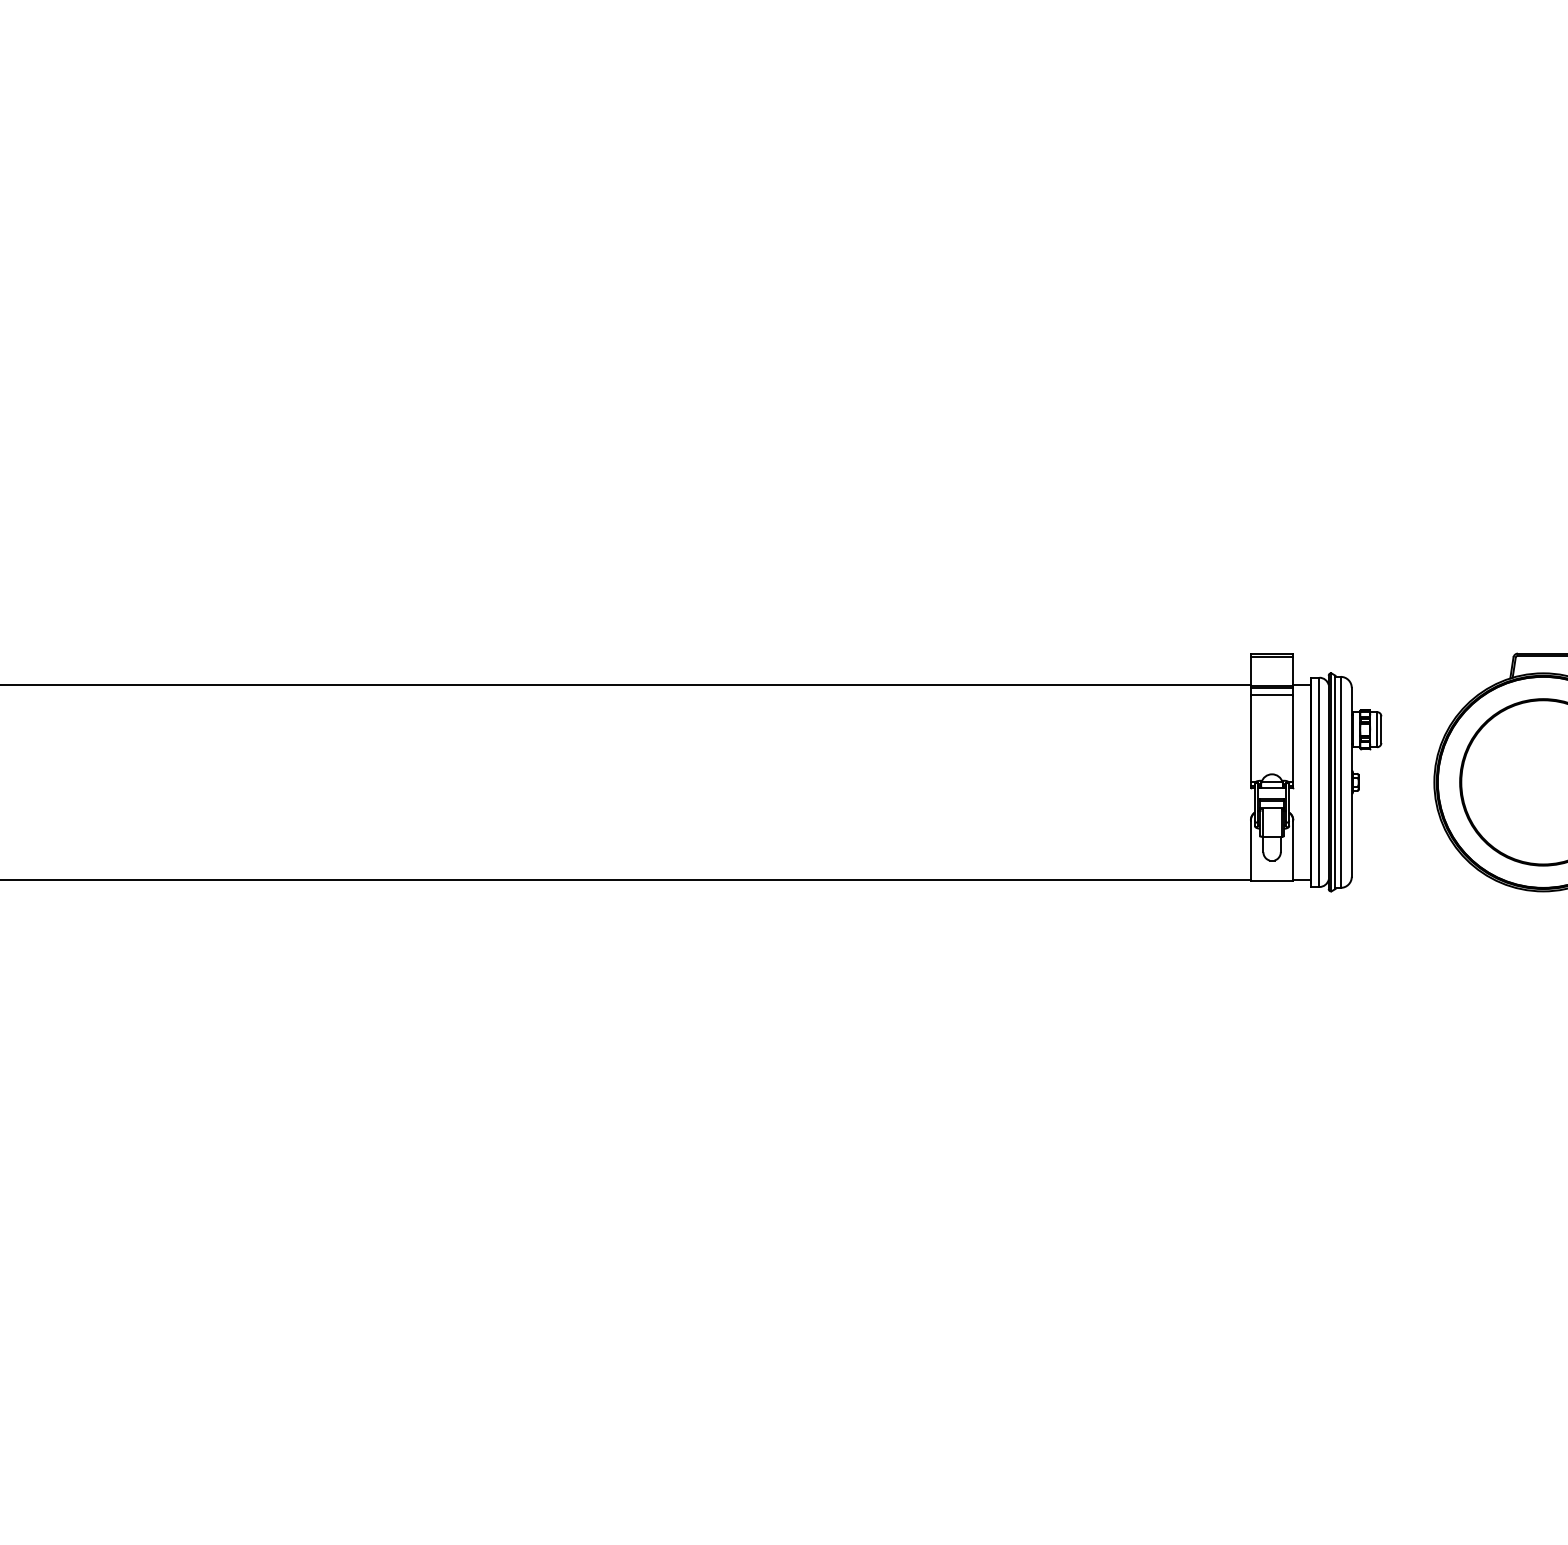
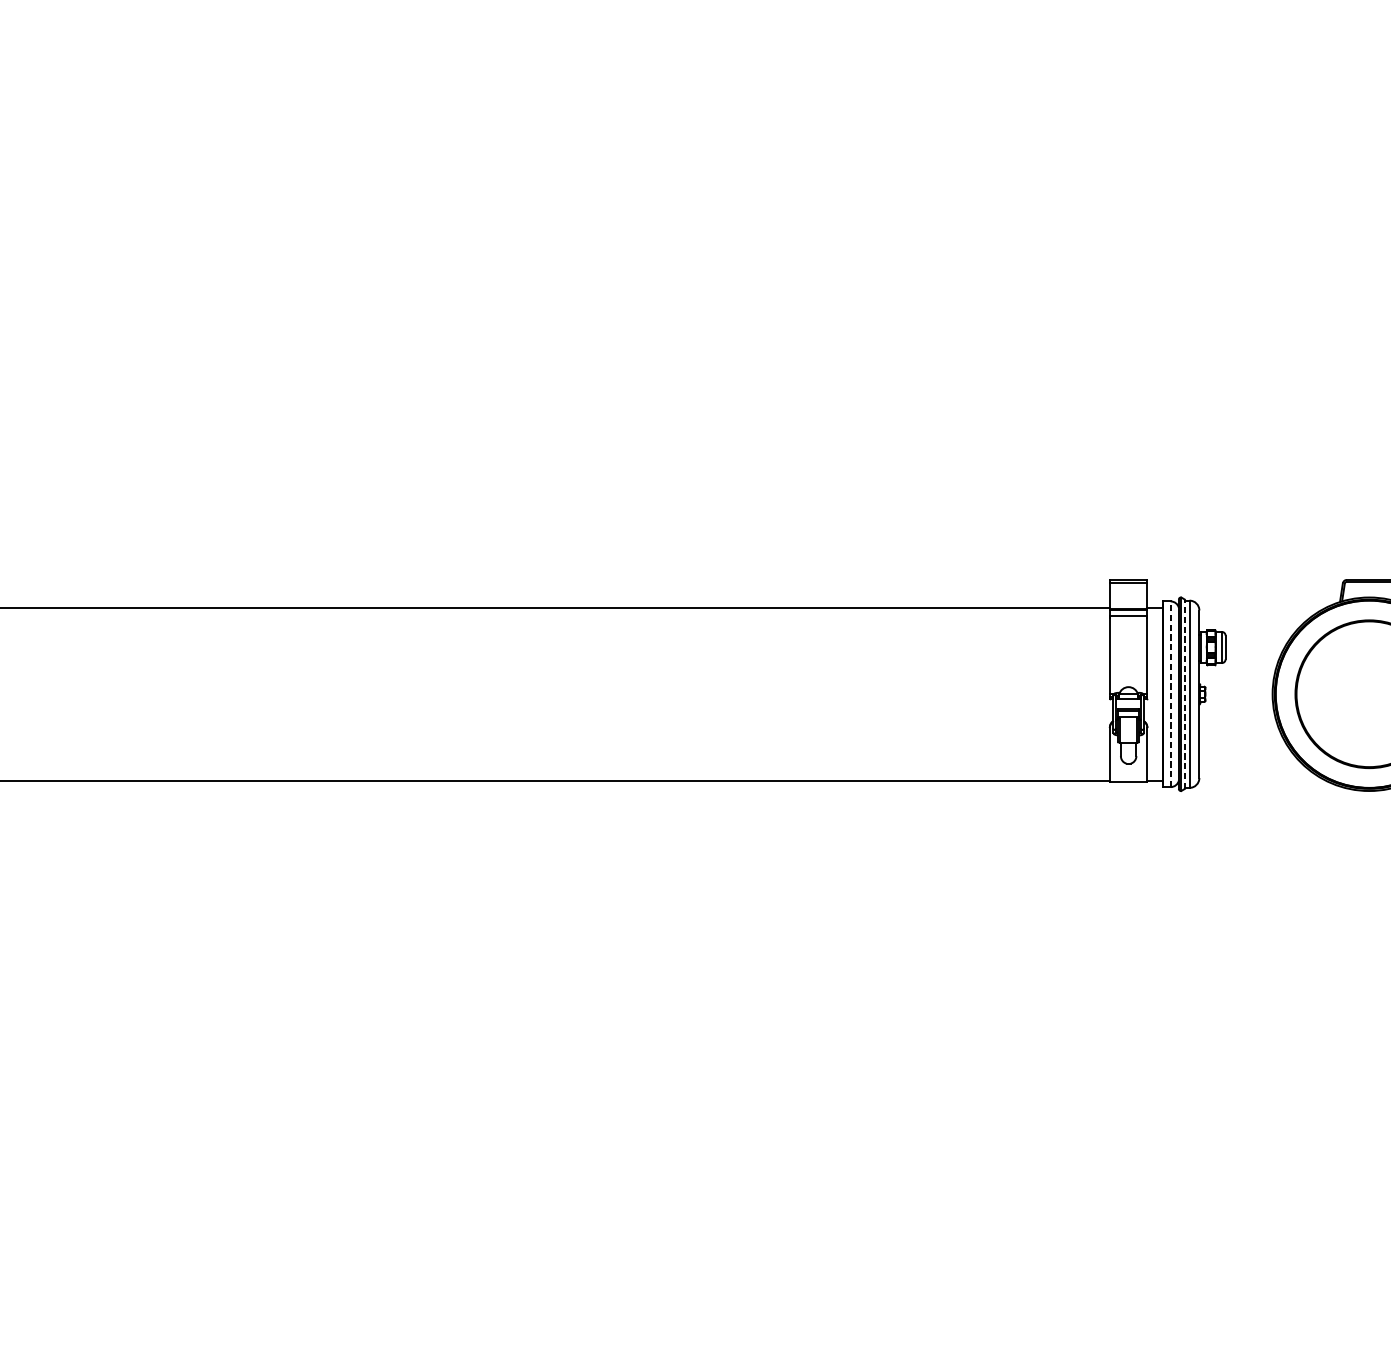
line: (1319, 782) -> (1170, 694), solid -> dashed
line: (1335, 782) -> (1184, 694), solid -> dashed

